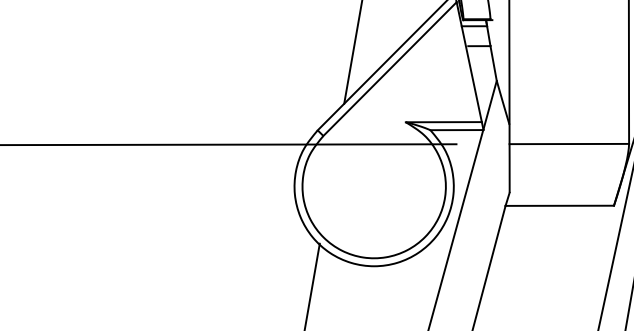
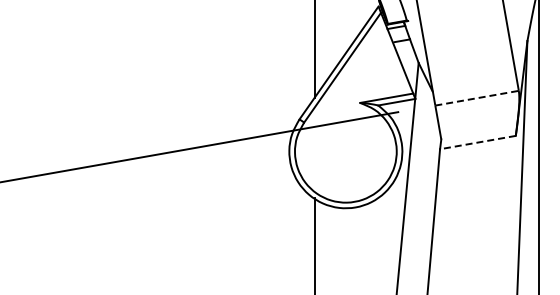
line: (569, 144) -> (477, 98), solid -> dashed
line: (559, 205) -> (477, 142), solid -> dashed

